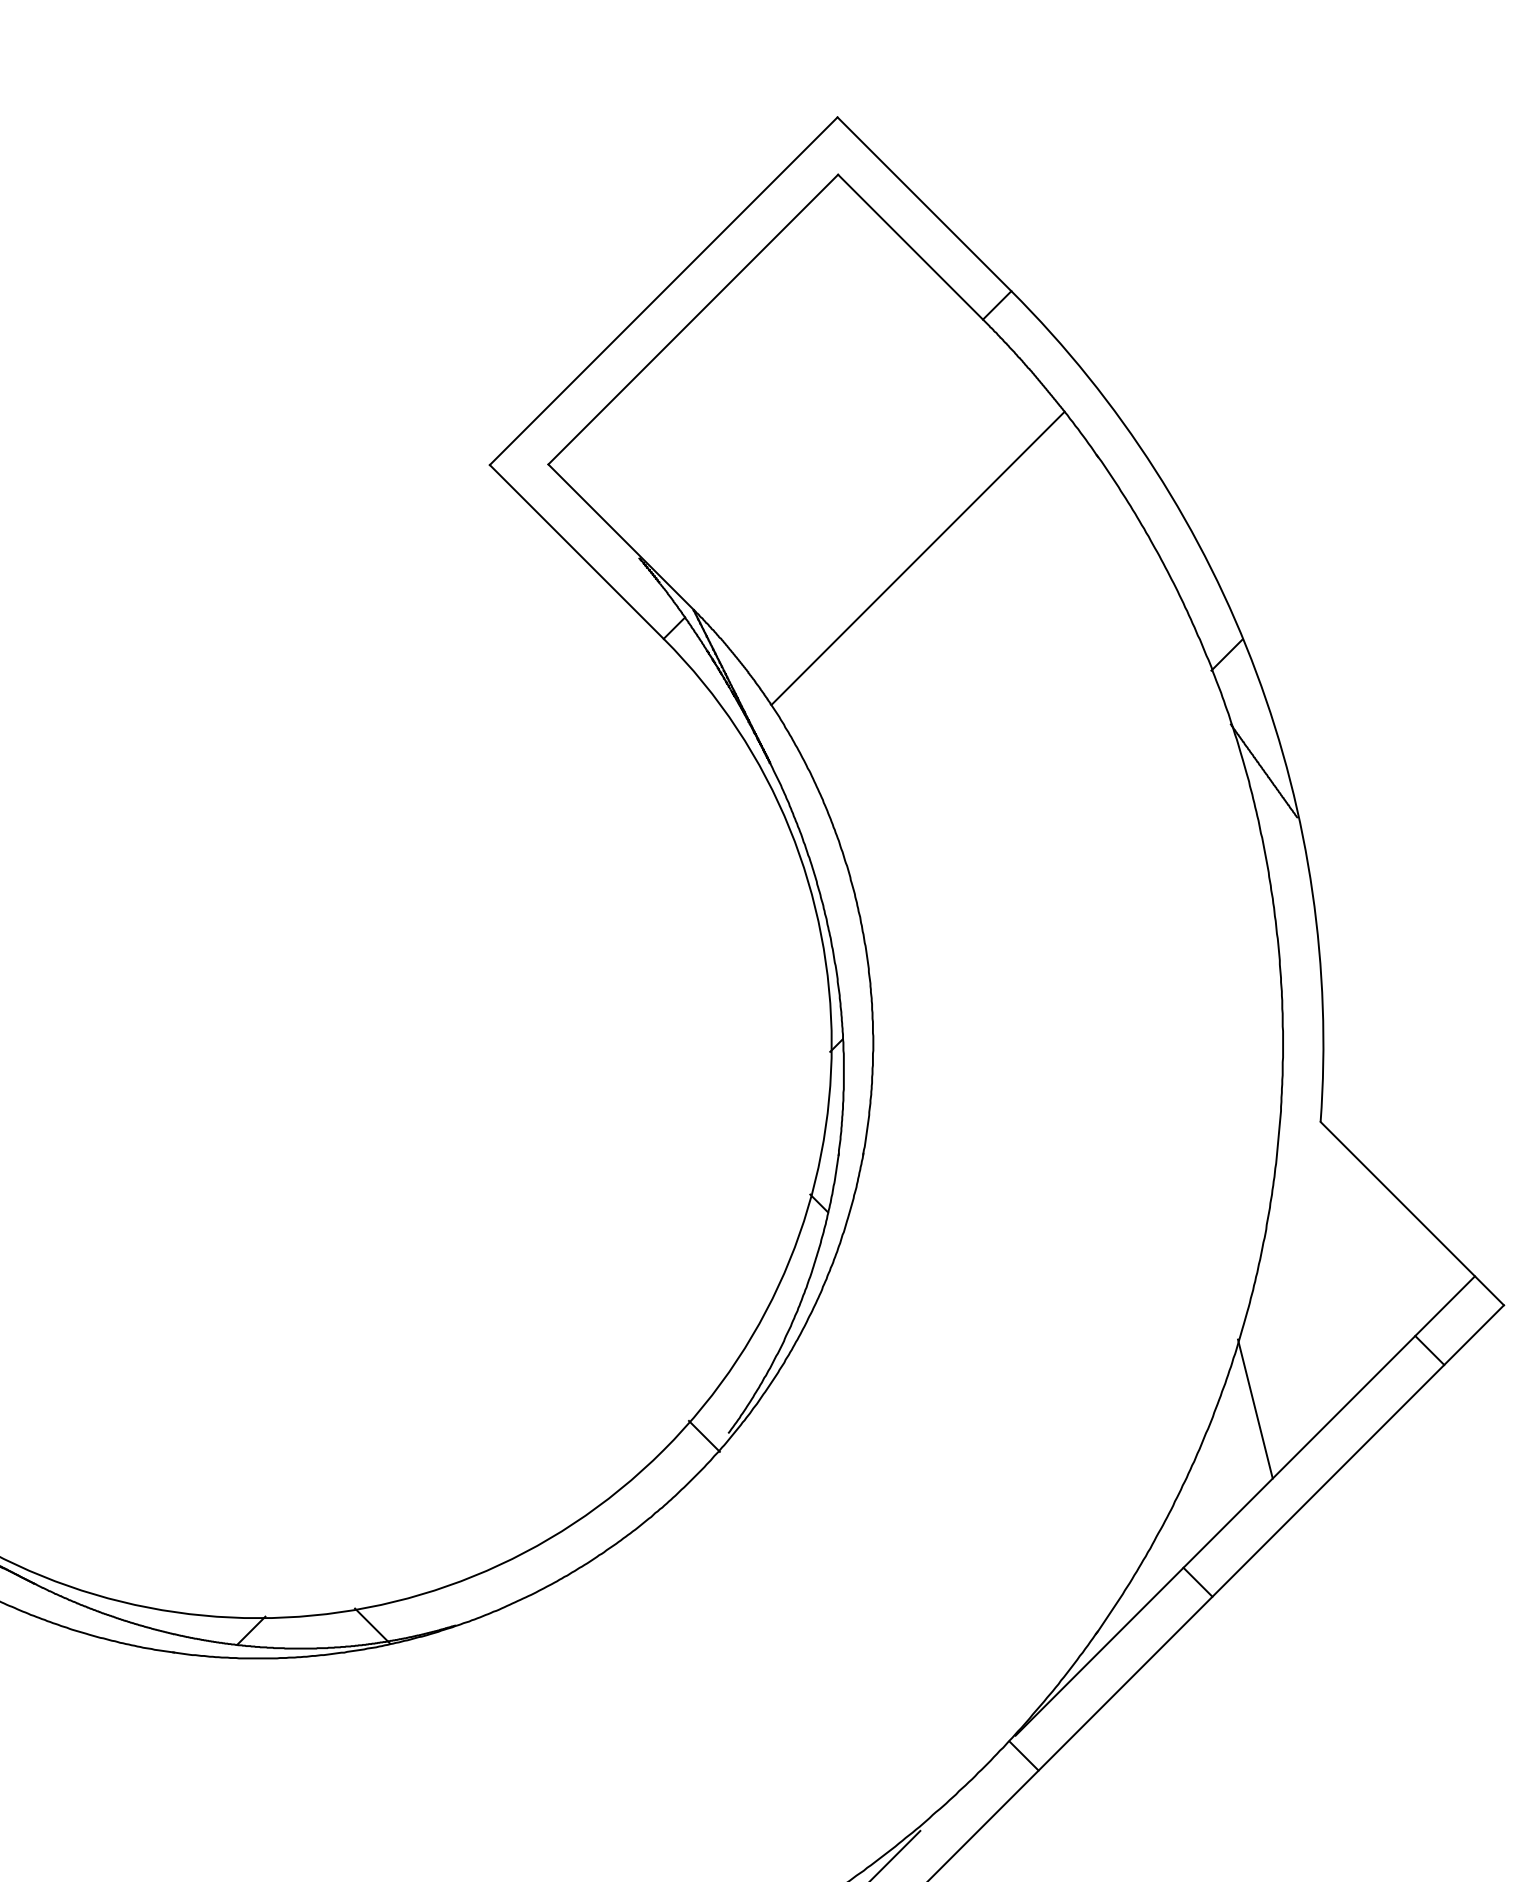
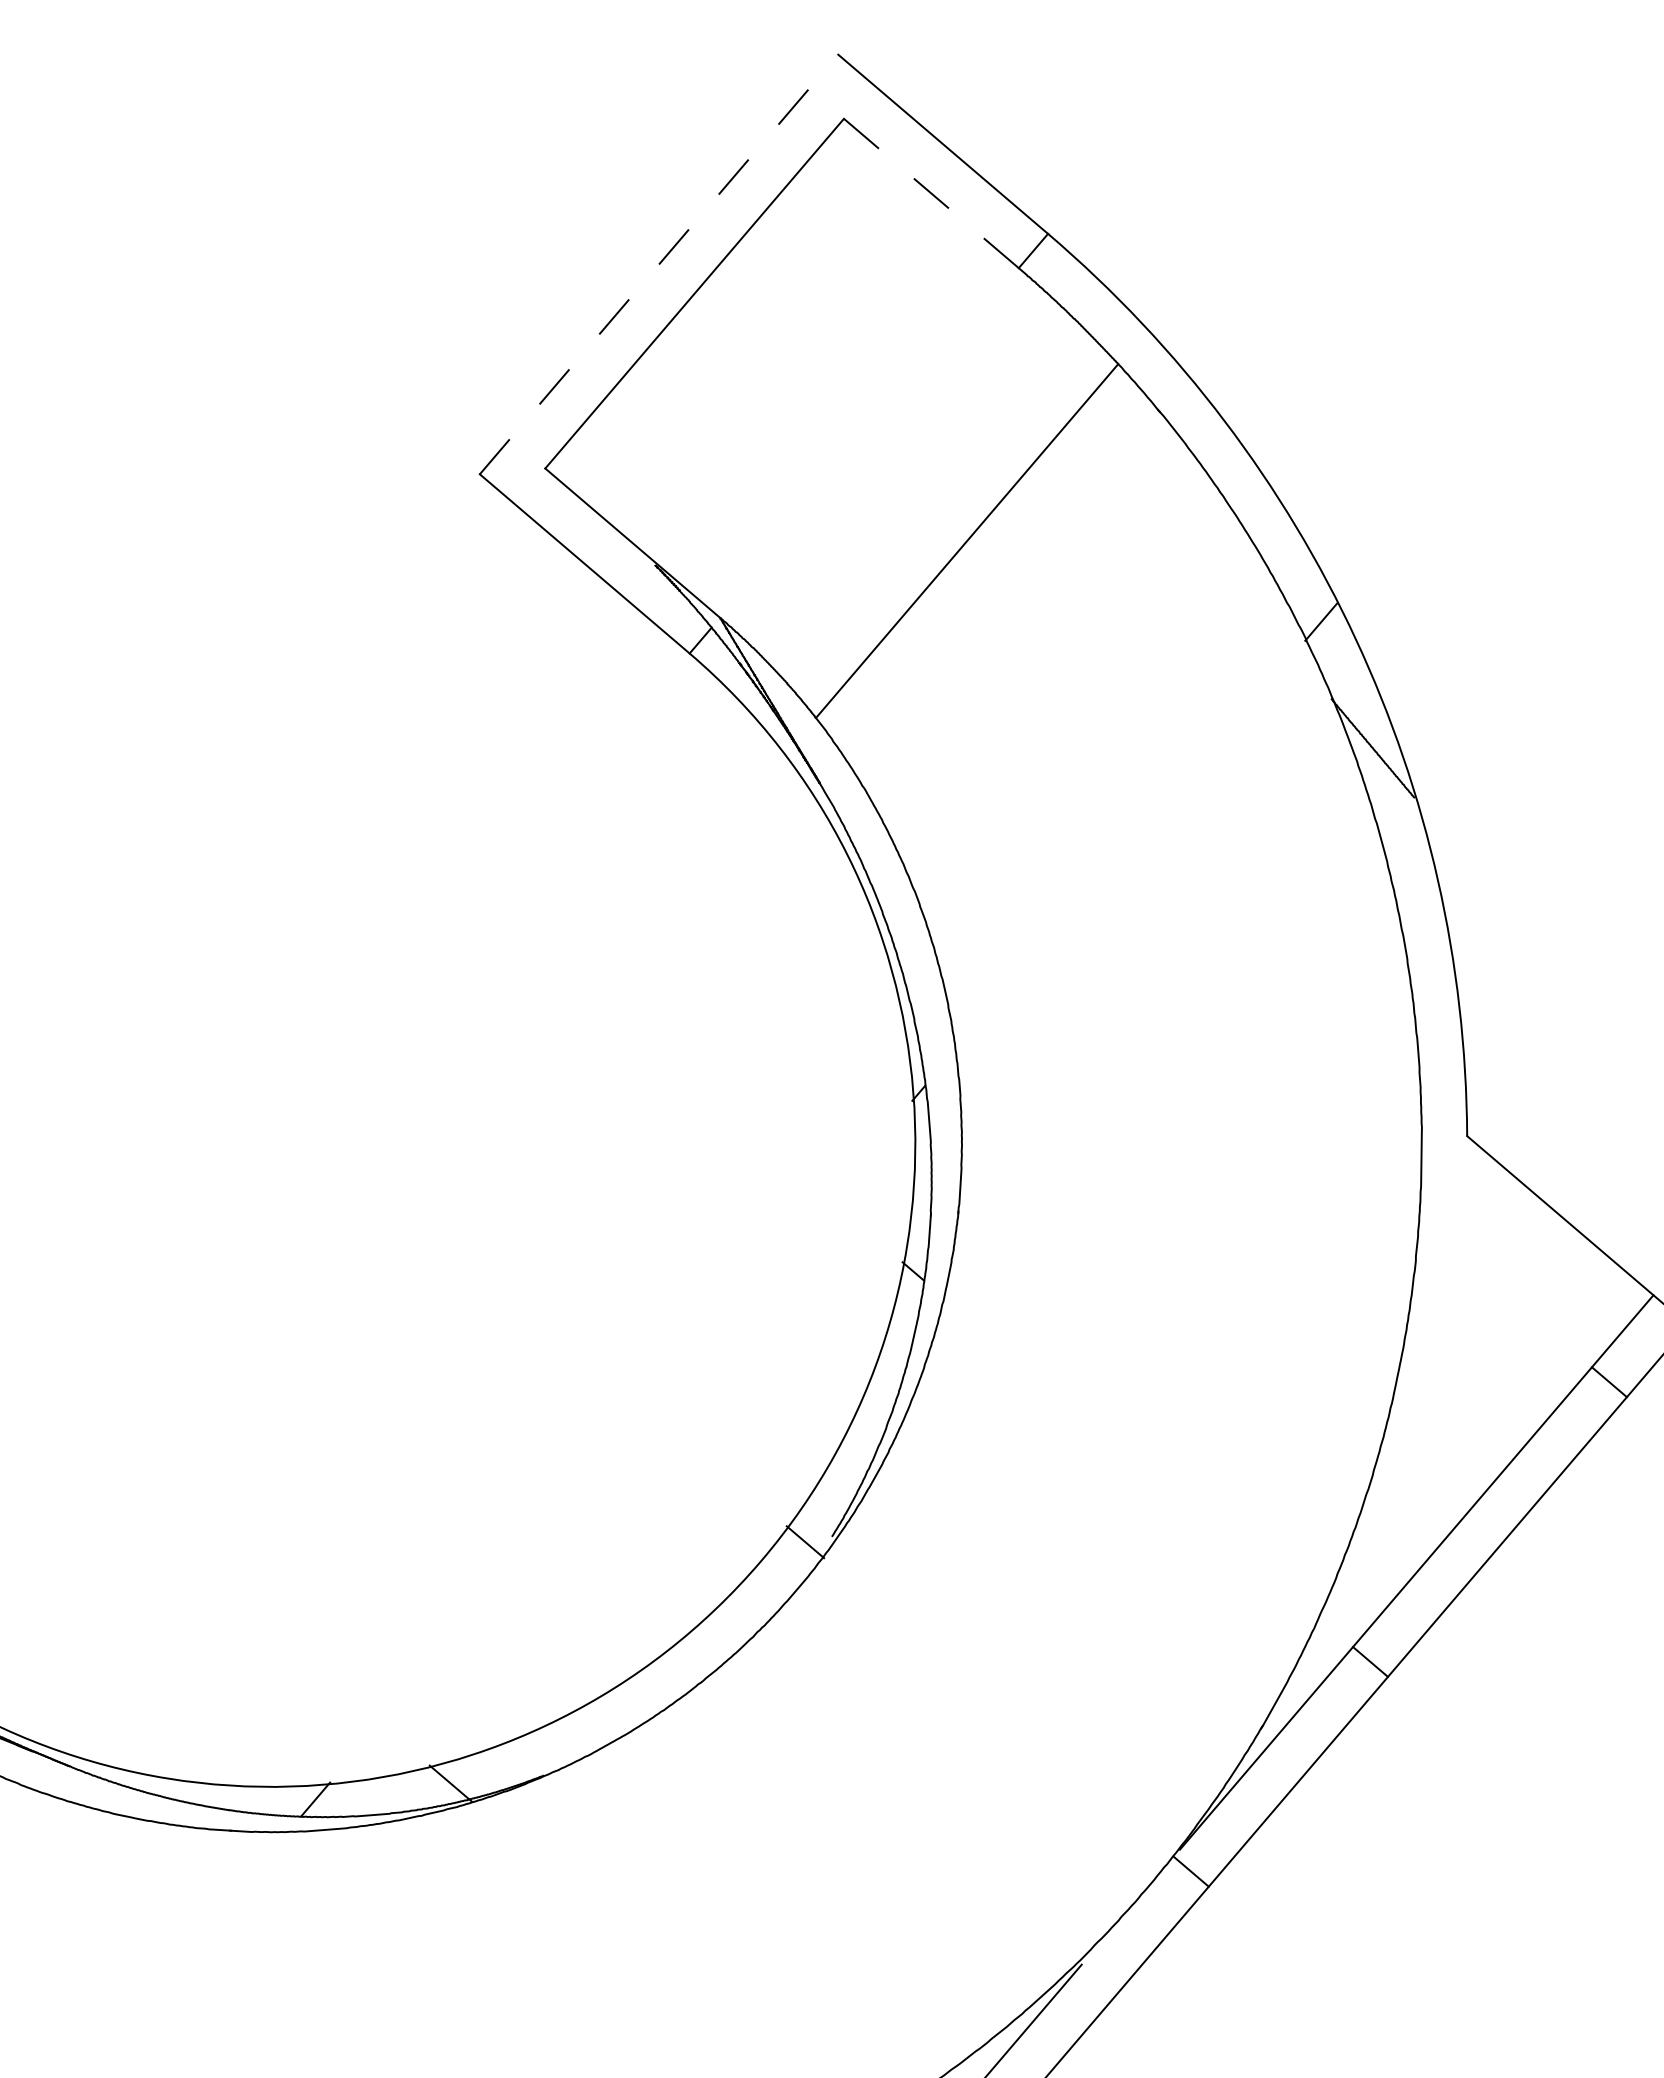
line: (910, 247) -> (931, 193), solid -> dashed
line: (663, 291) -> (658, 264), solid -> dashed
line: (1255, 1408) -> (1419, 1462), removed

